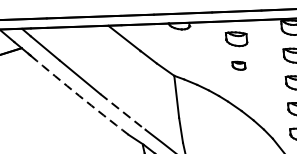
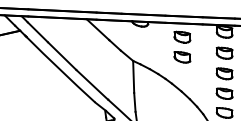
part: (239, 65) -> (182, 57), size x1.67
arc: (79, 96) -> (60, 70), dashed -> solid
line: (123, 112) -> (92, 85), dashed -> solid

